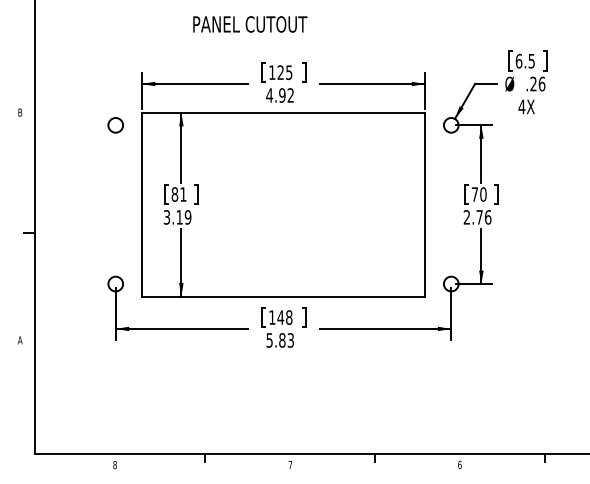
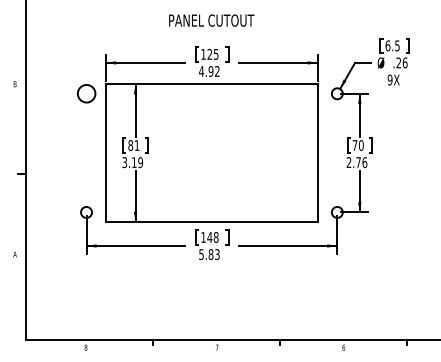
text: (250, 24) -> (211, 20), moved
text: (521, 106) -> (389, 79), 4X -> 9X
circle: (115, 125) -> (86, 93), size x1.6

